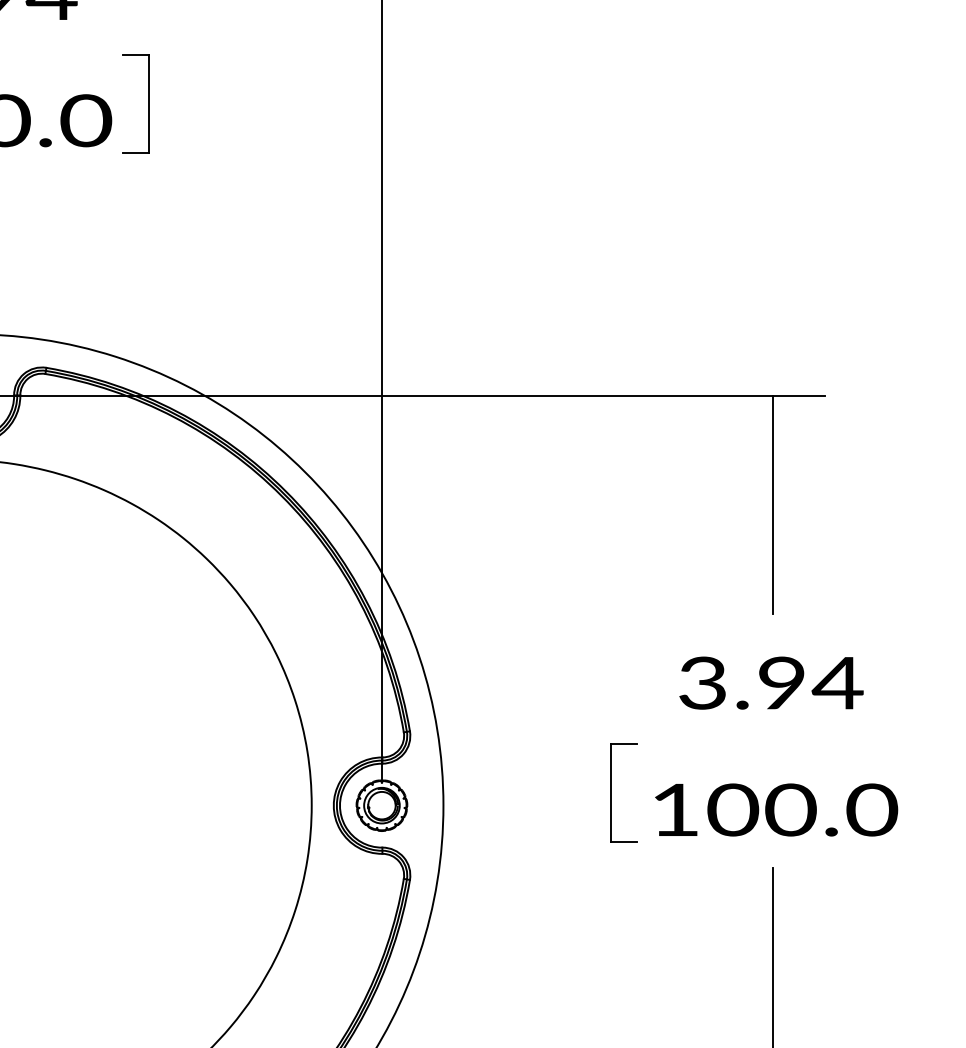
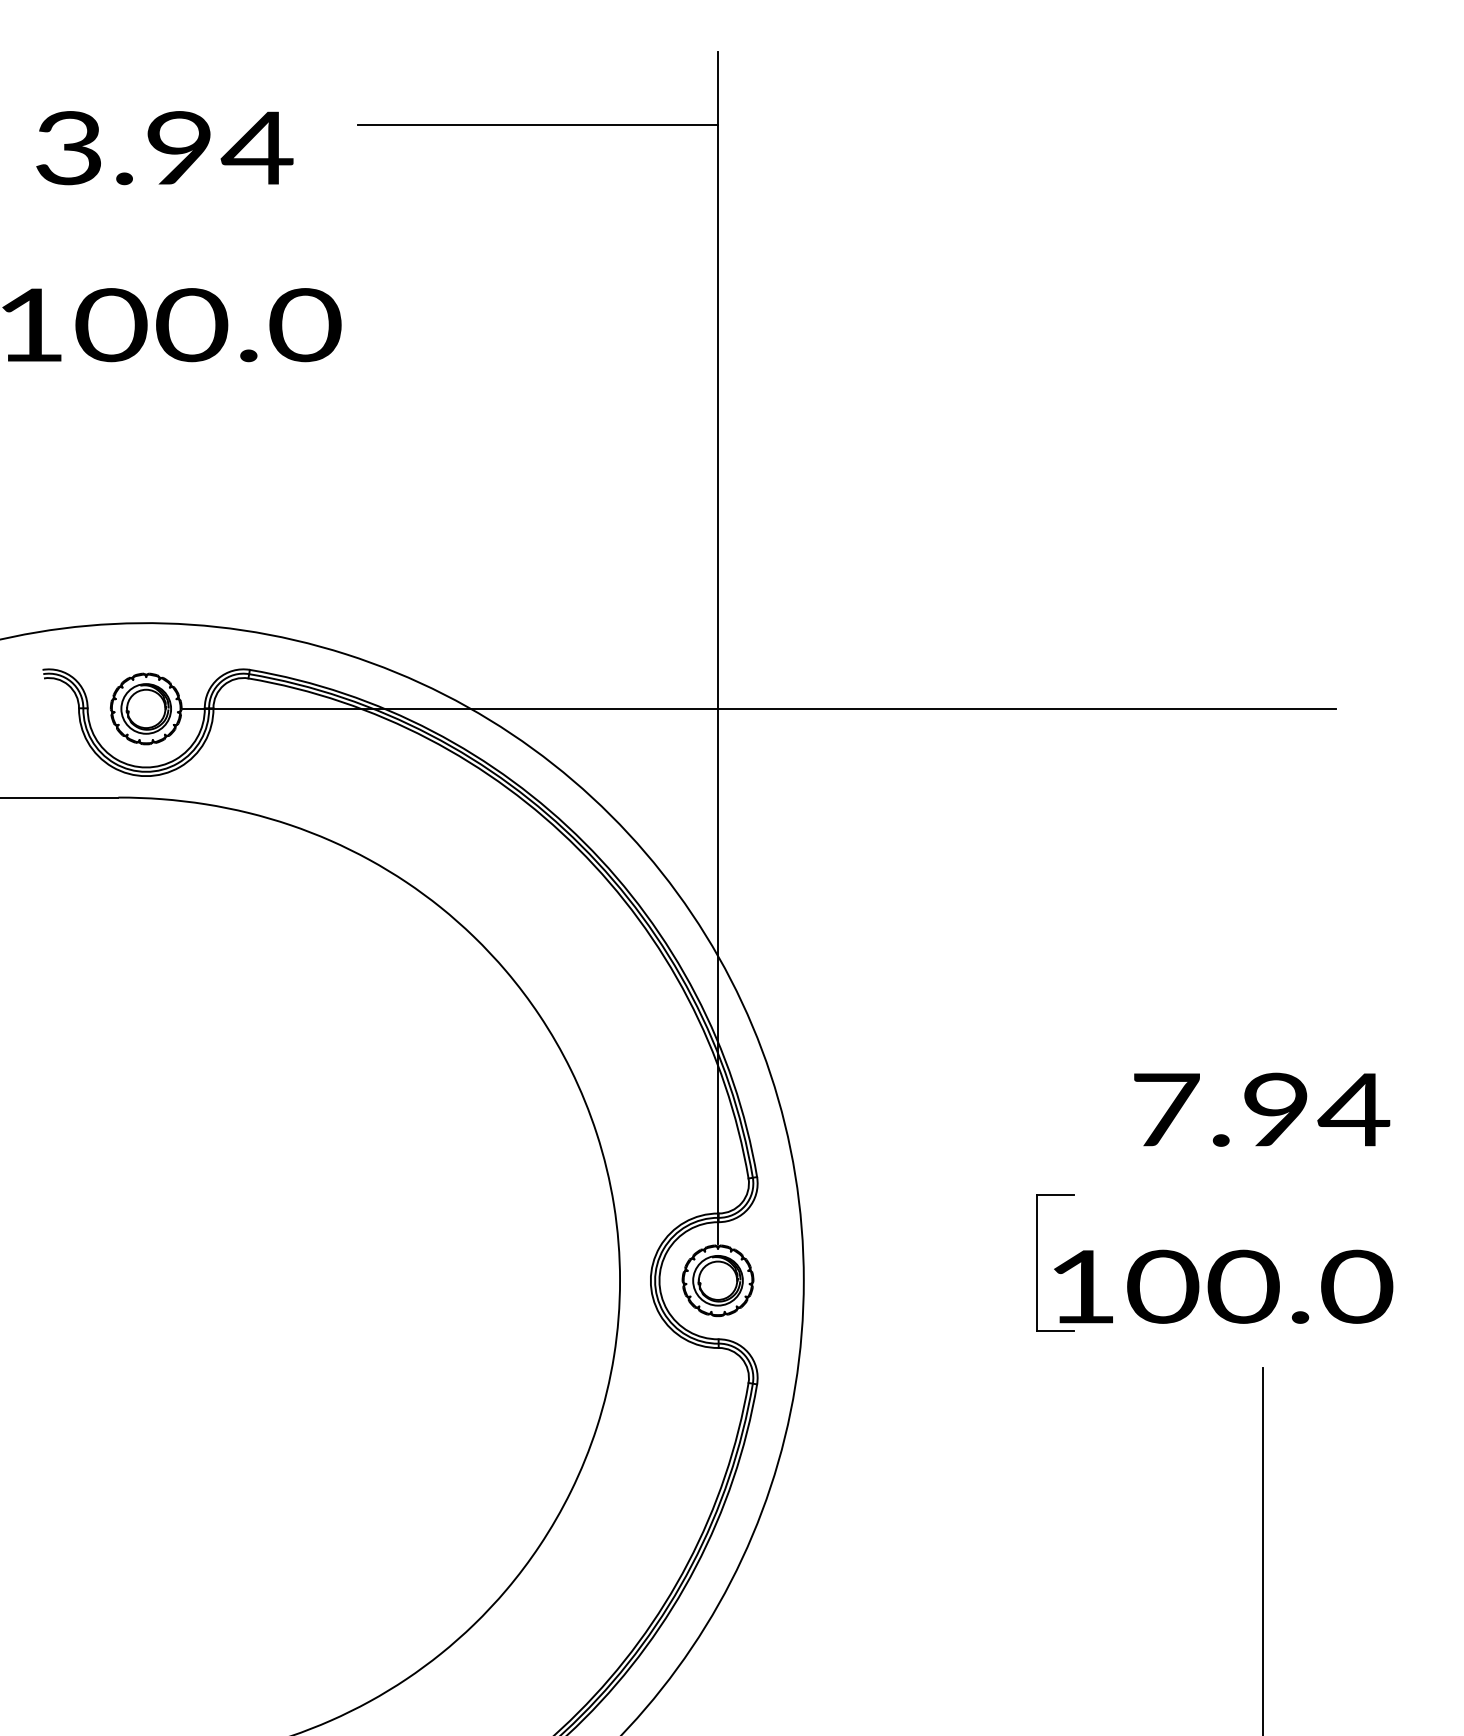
part: (148, 103) -> (392, 301), removed
line: (772, 504) -> (1263, 860), removed
text: (703, 682) -> (1166, 1109), 3.94 -> 7.94
text: (776, 809) -> (1223, 1286), moved

